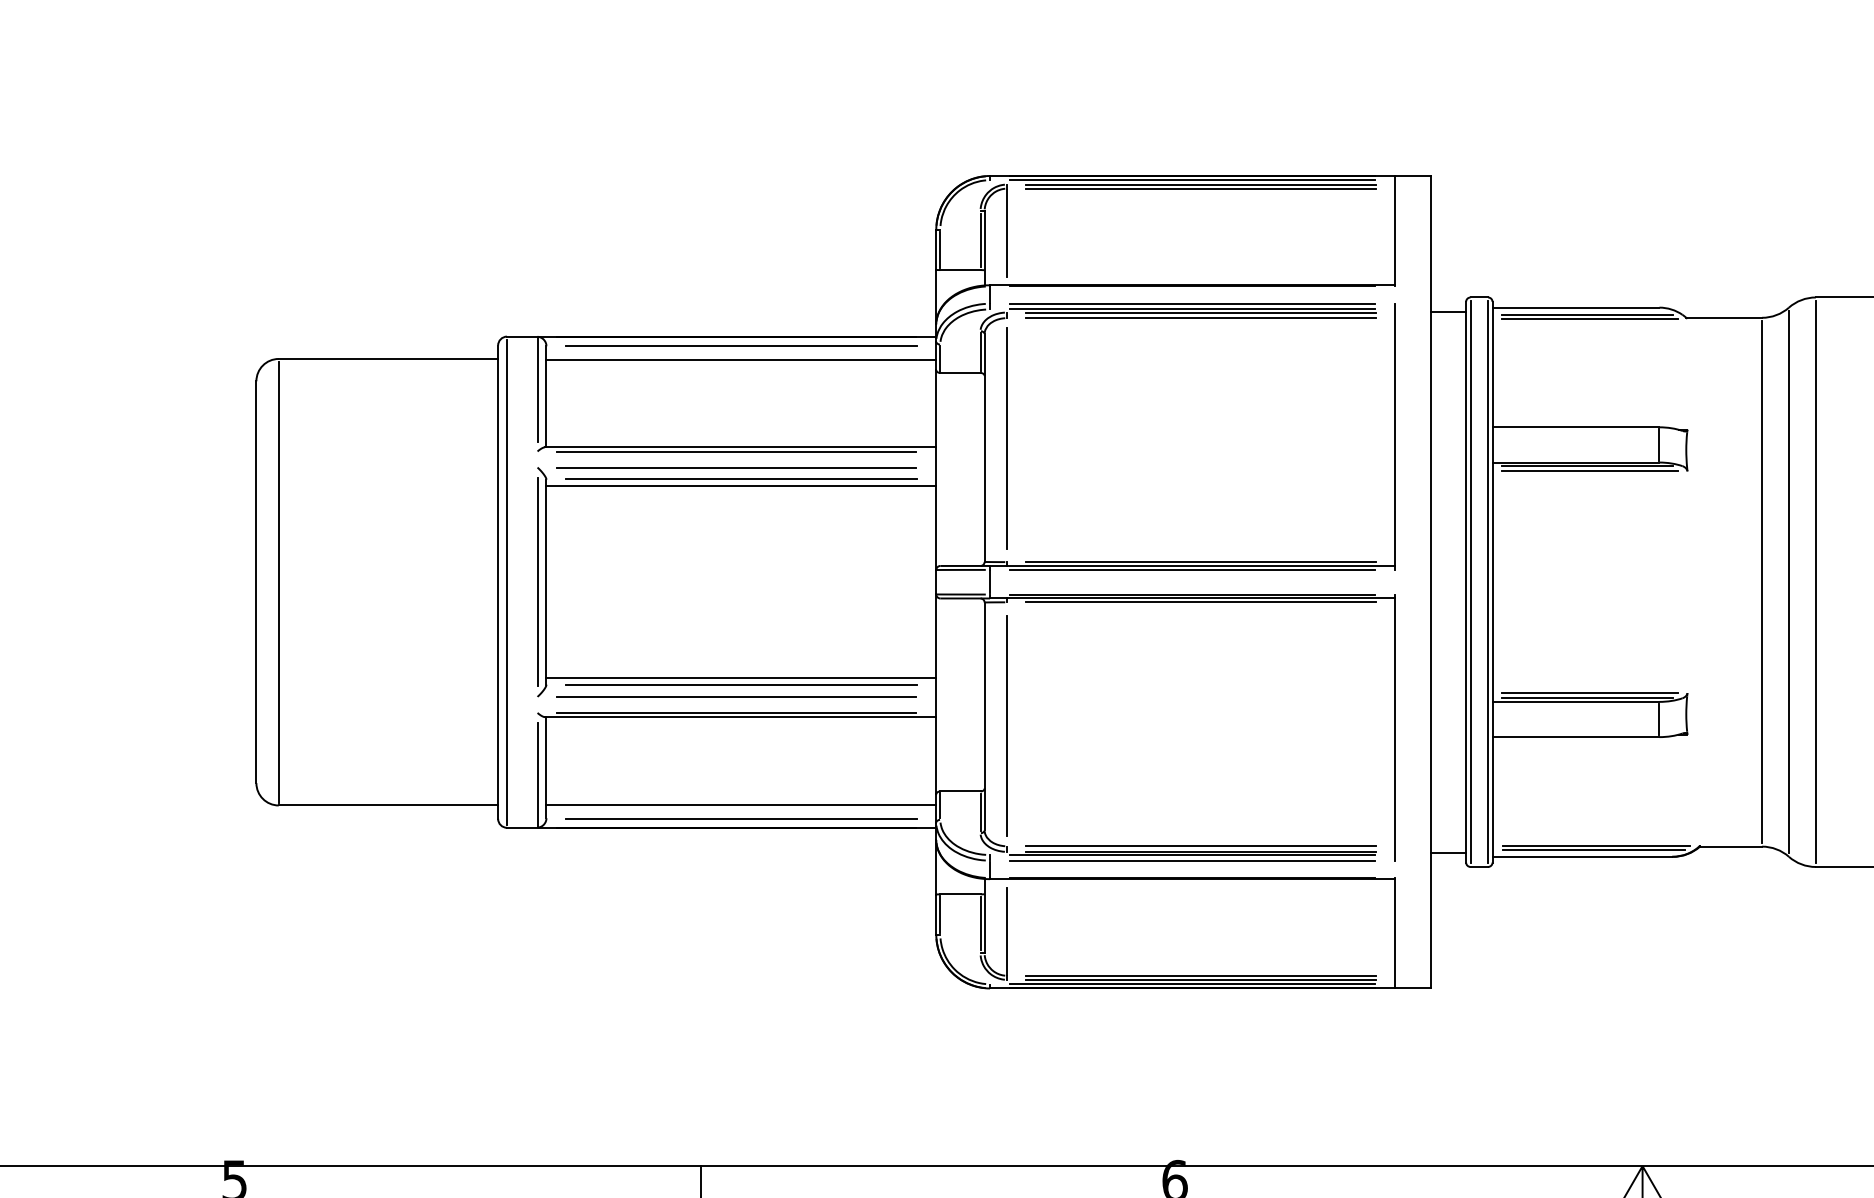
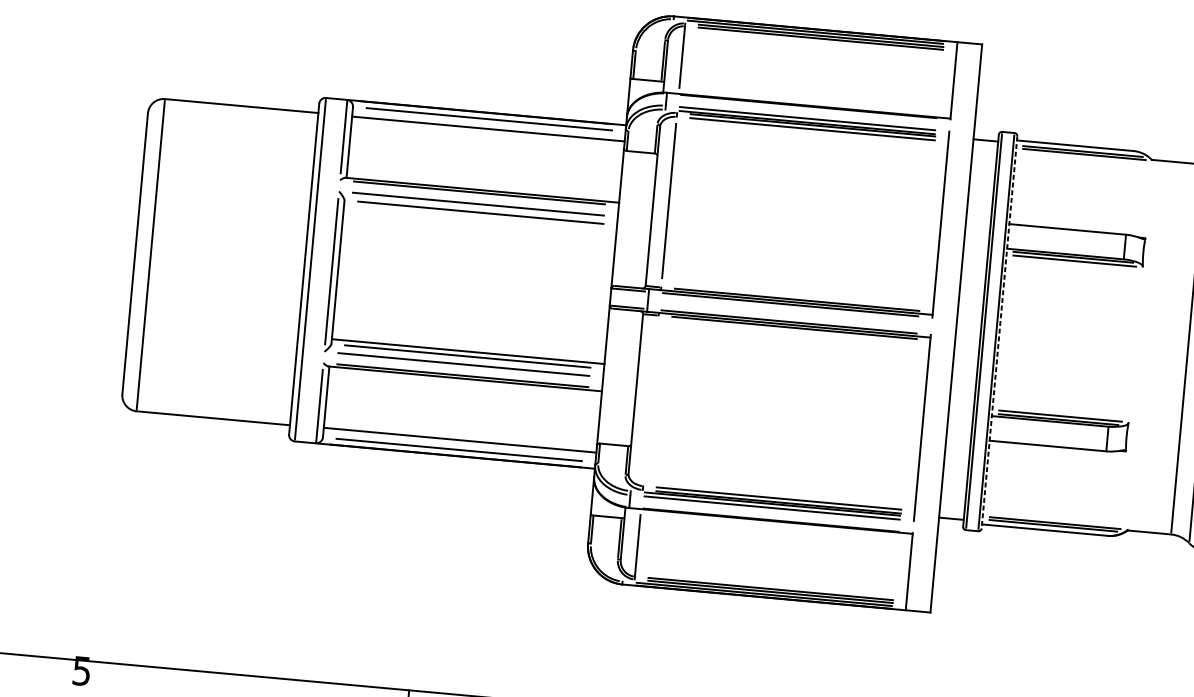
line: (741, 486) -> (480, 217), removed
line: (1492, 582) -> (999, 332), solid -> dashed
line: (1006, 725) -> (650, 401), removed

